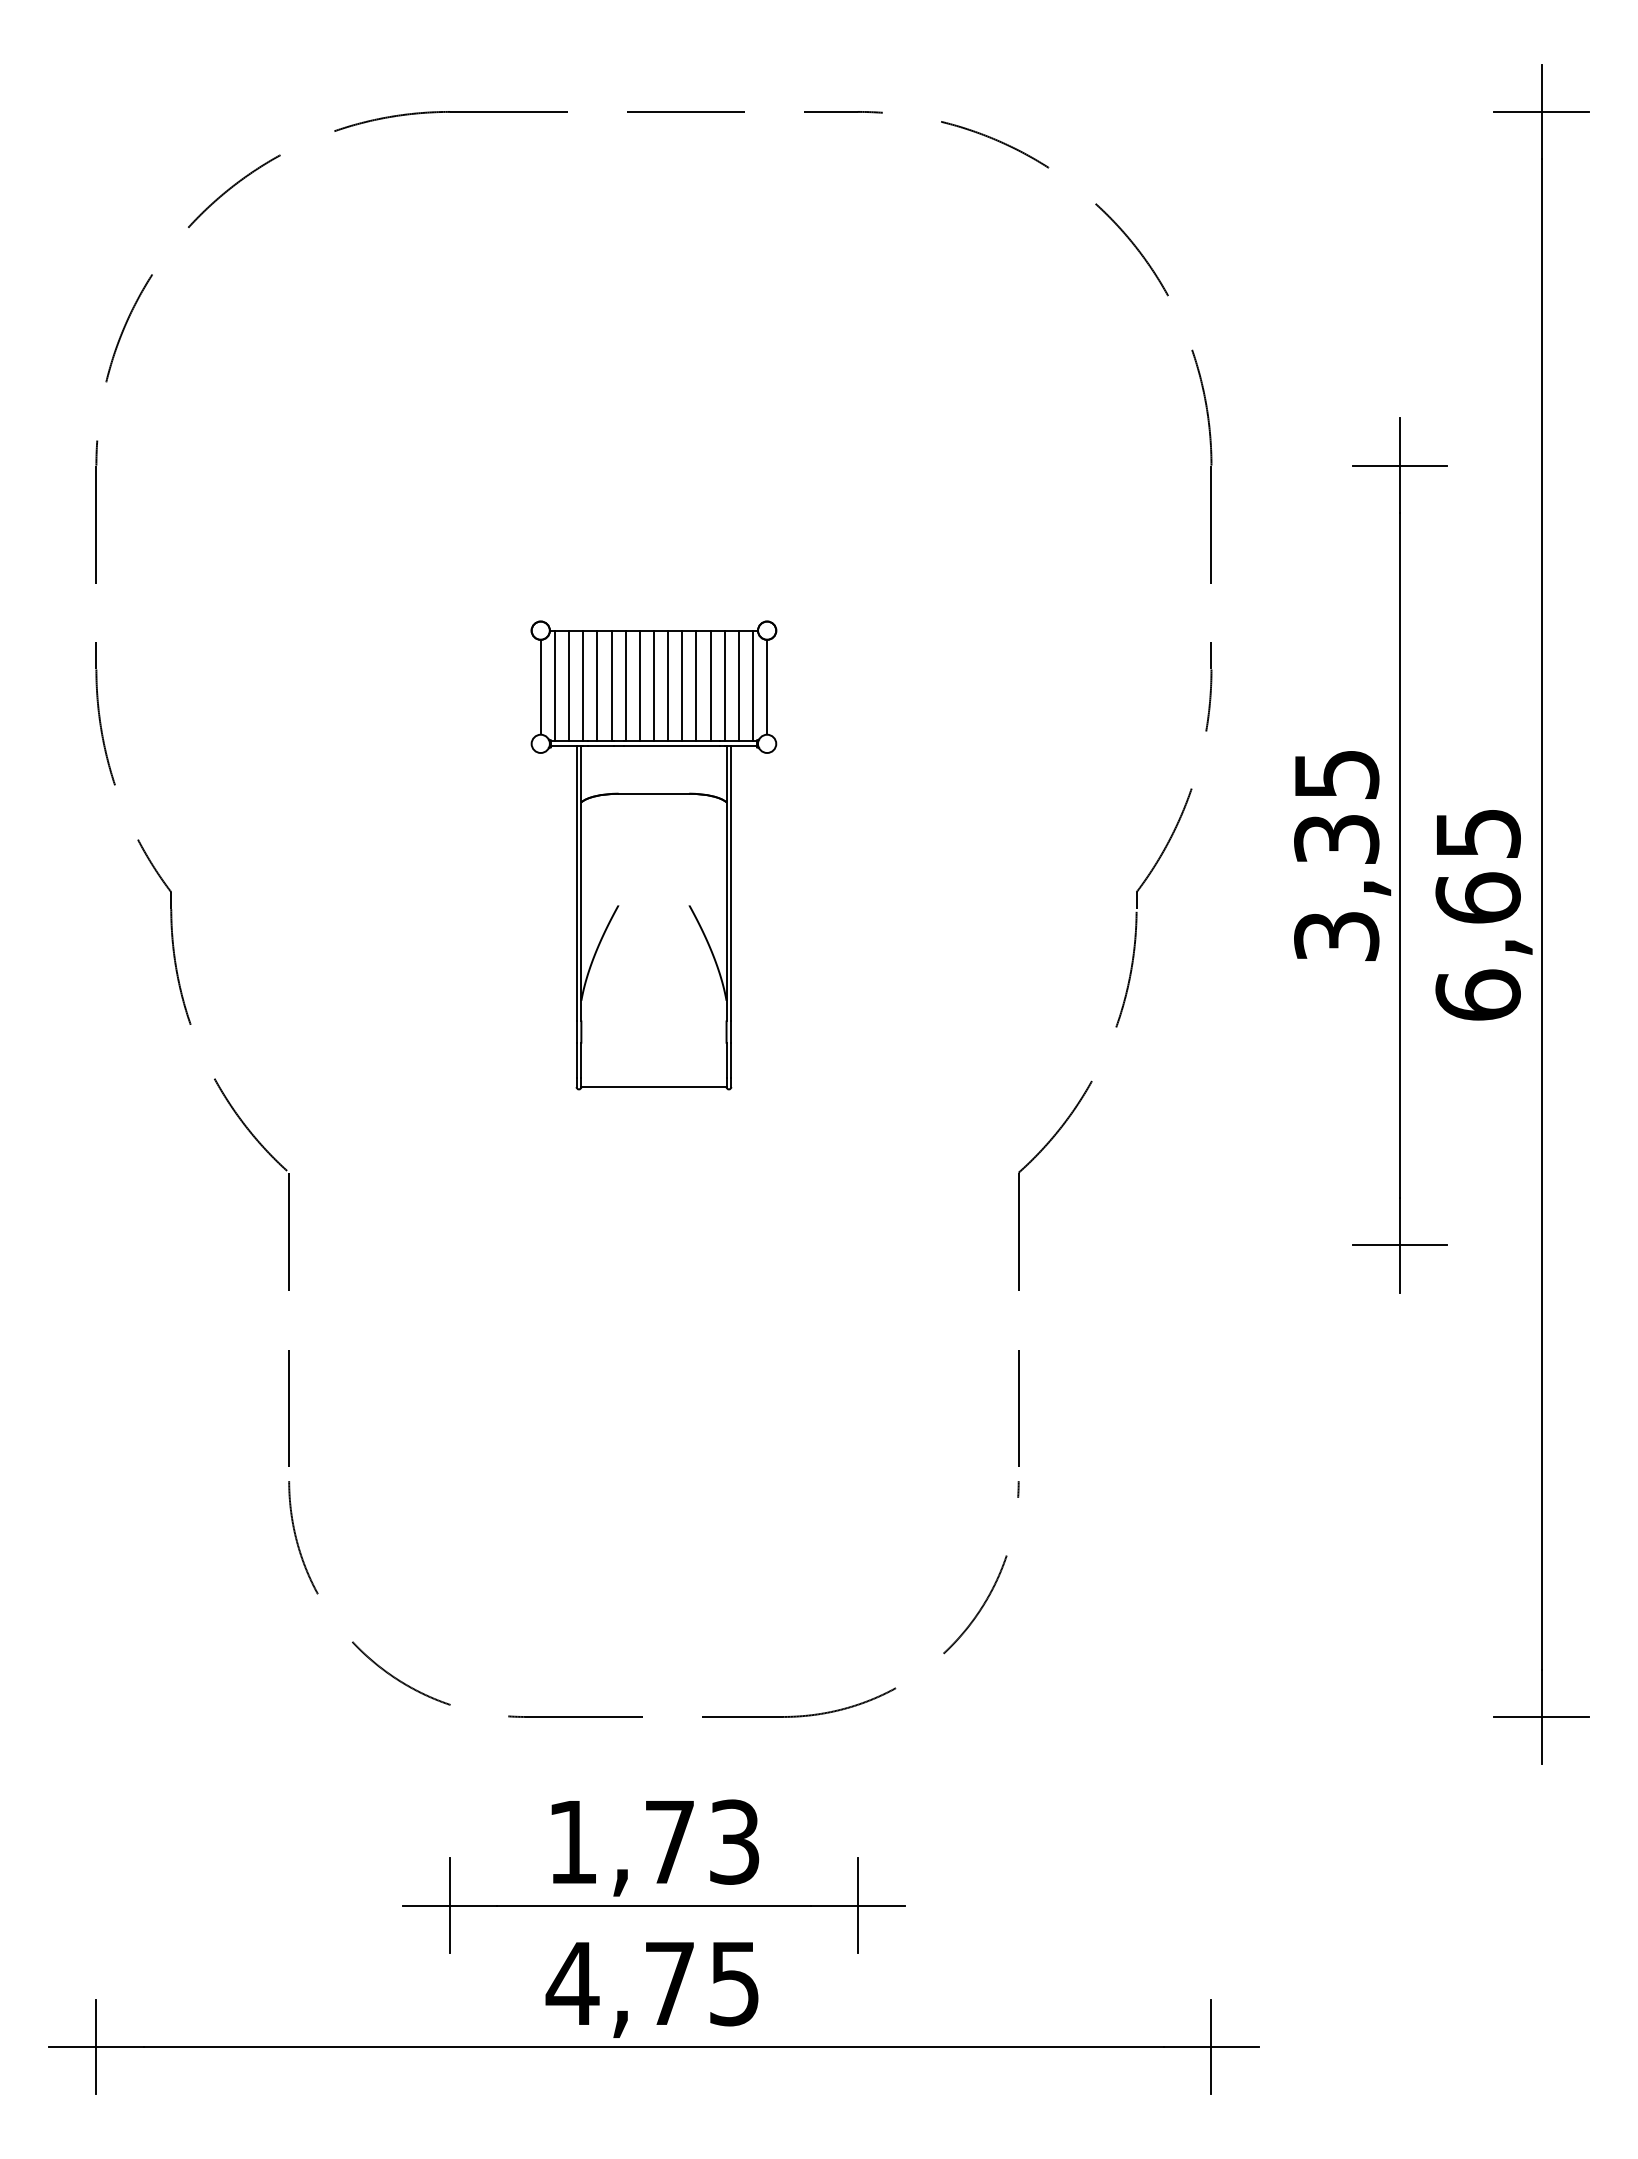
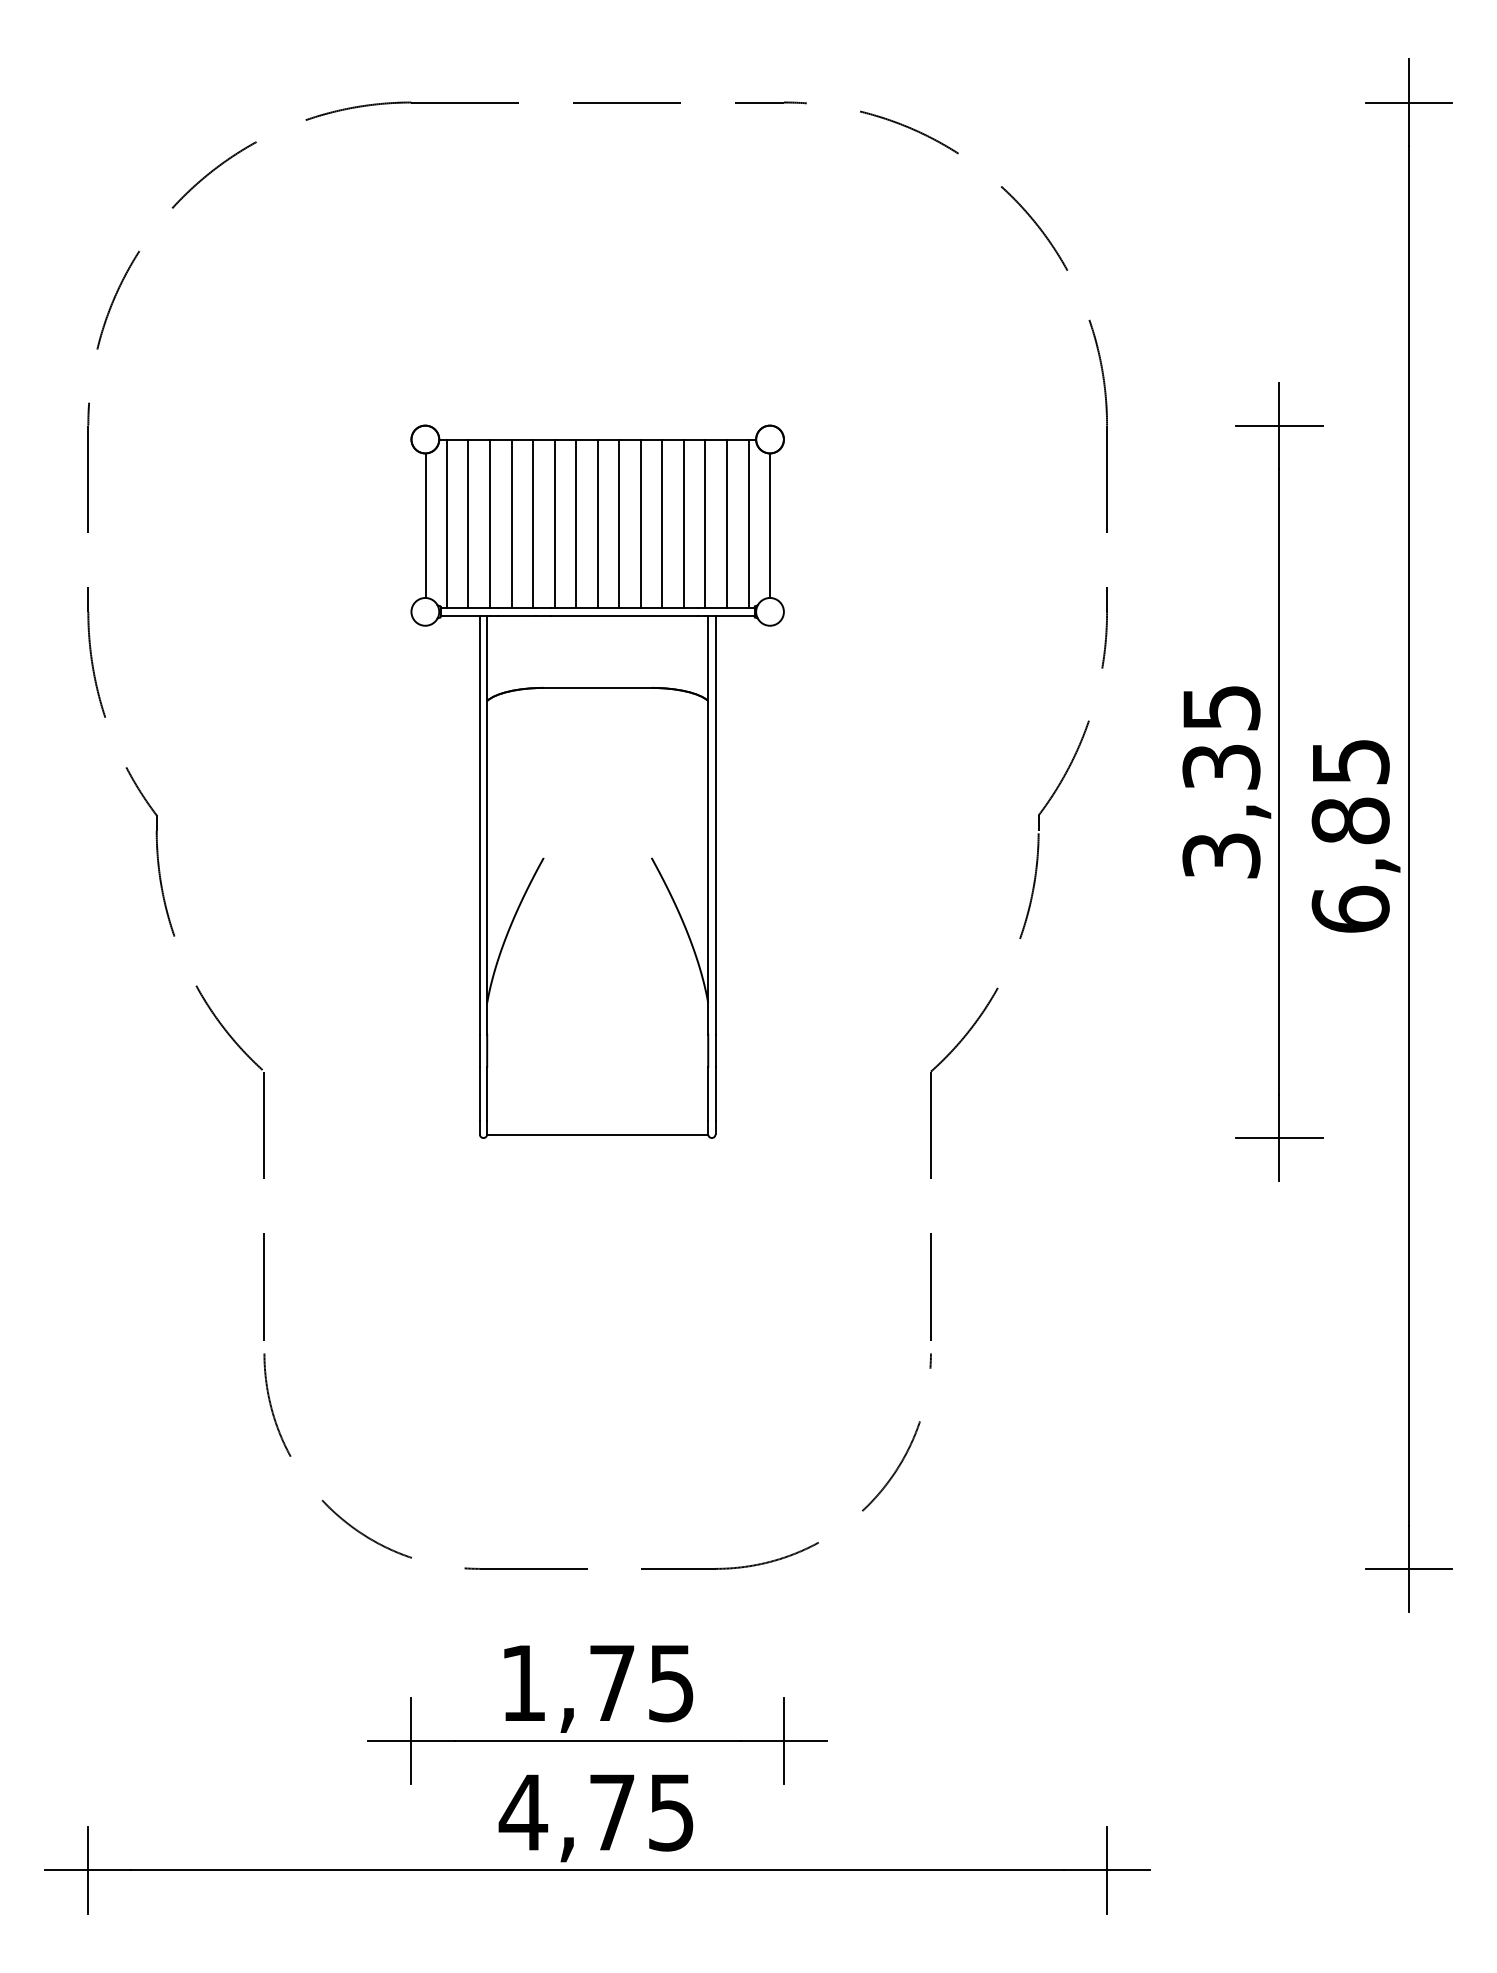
part: (653, 855) -> (597, 781), size x1.67
text: (1477, 897) -> (1350, 820), 6,65 -> 6,85
text: (734, 1841) -> (671, 1682), 1,73 -> 1,75

